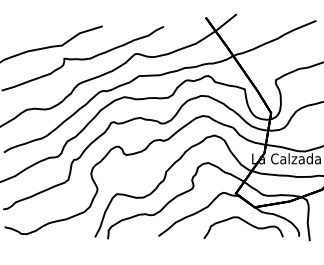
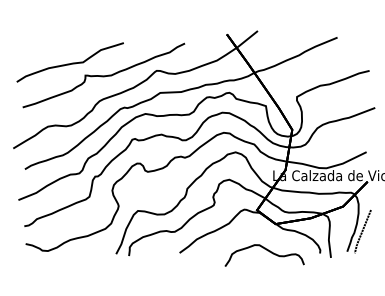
curve: (246, 223) -> (267, 251), moved

